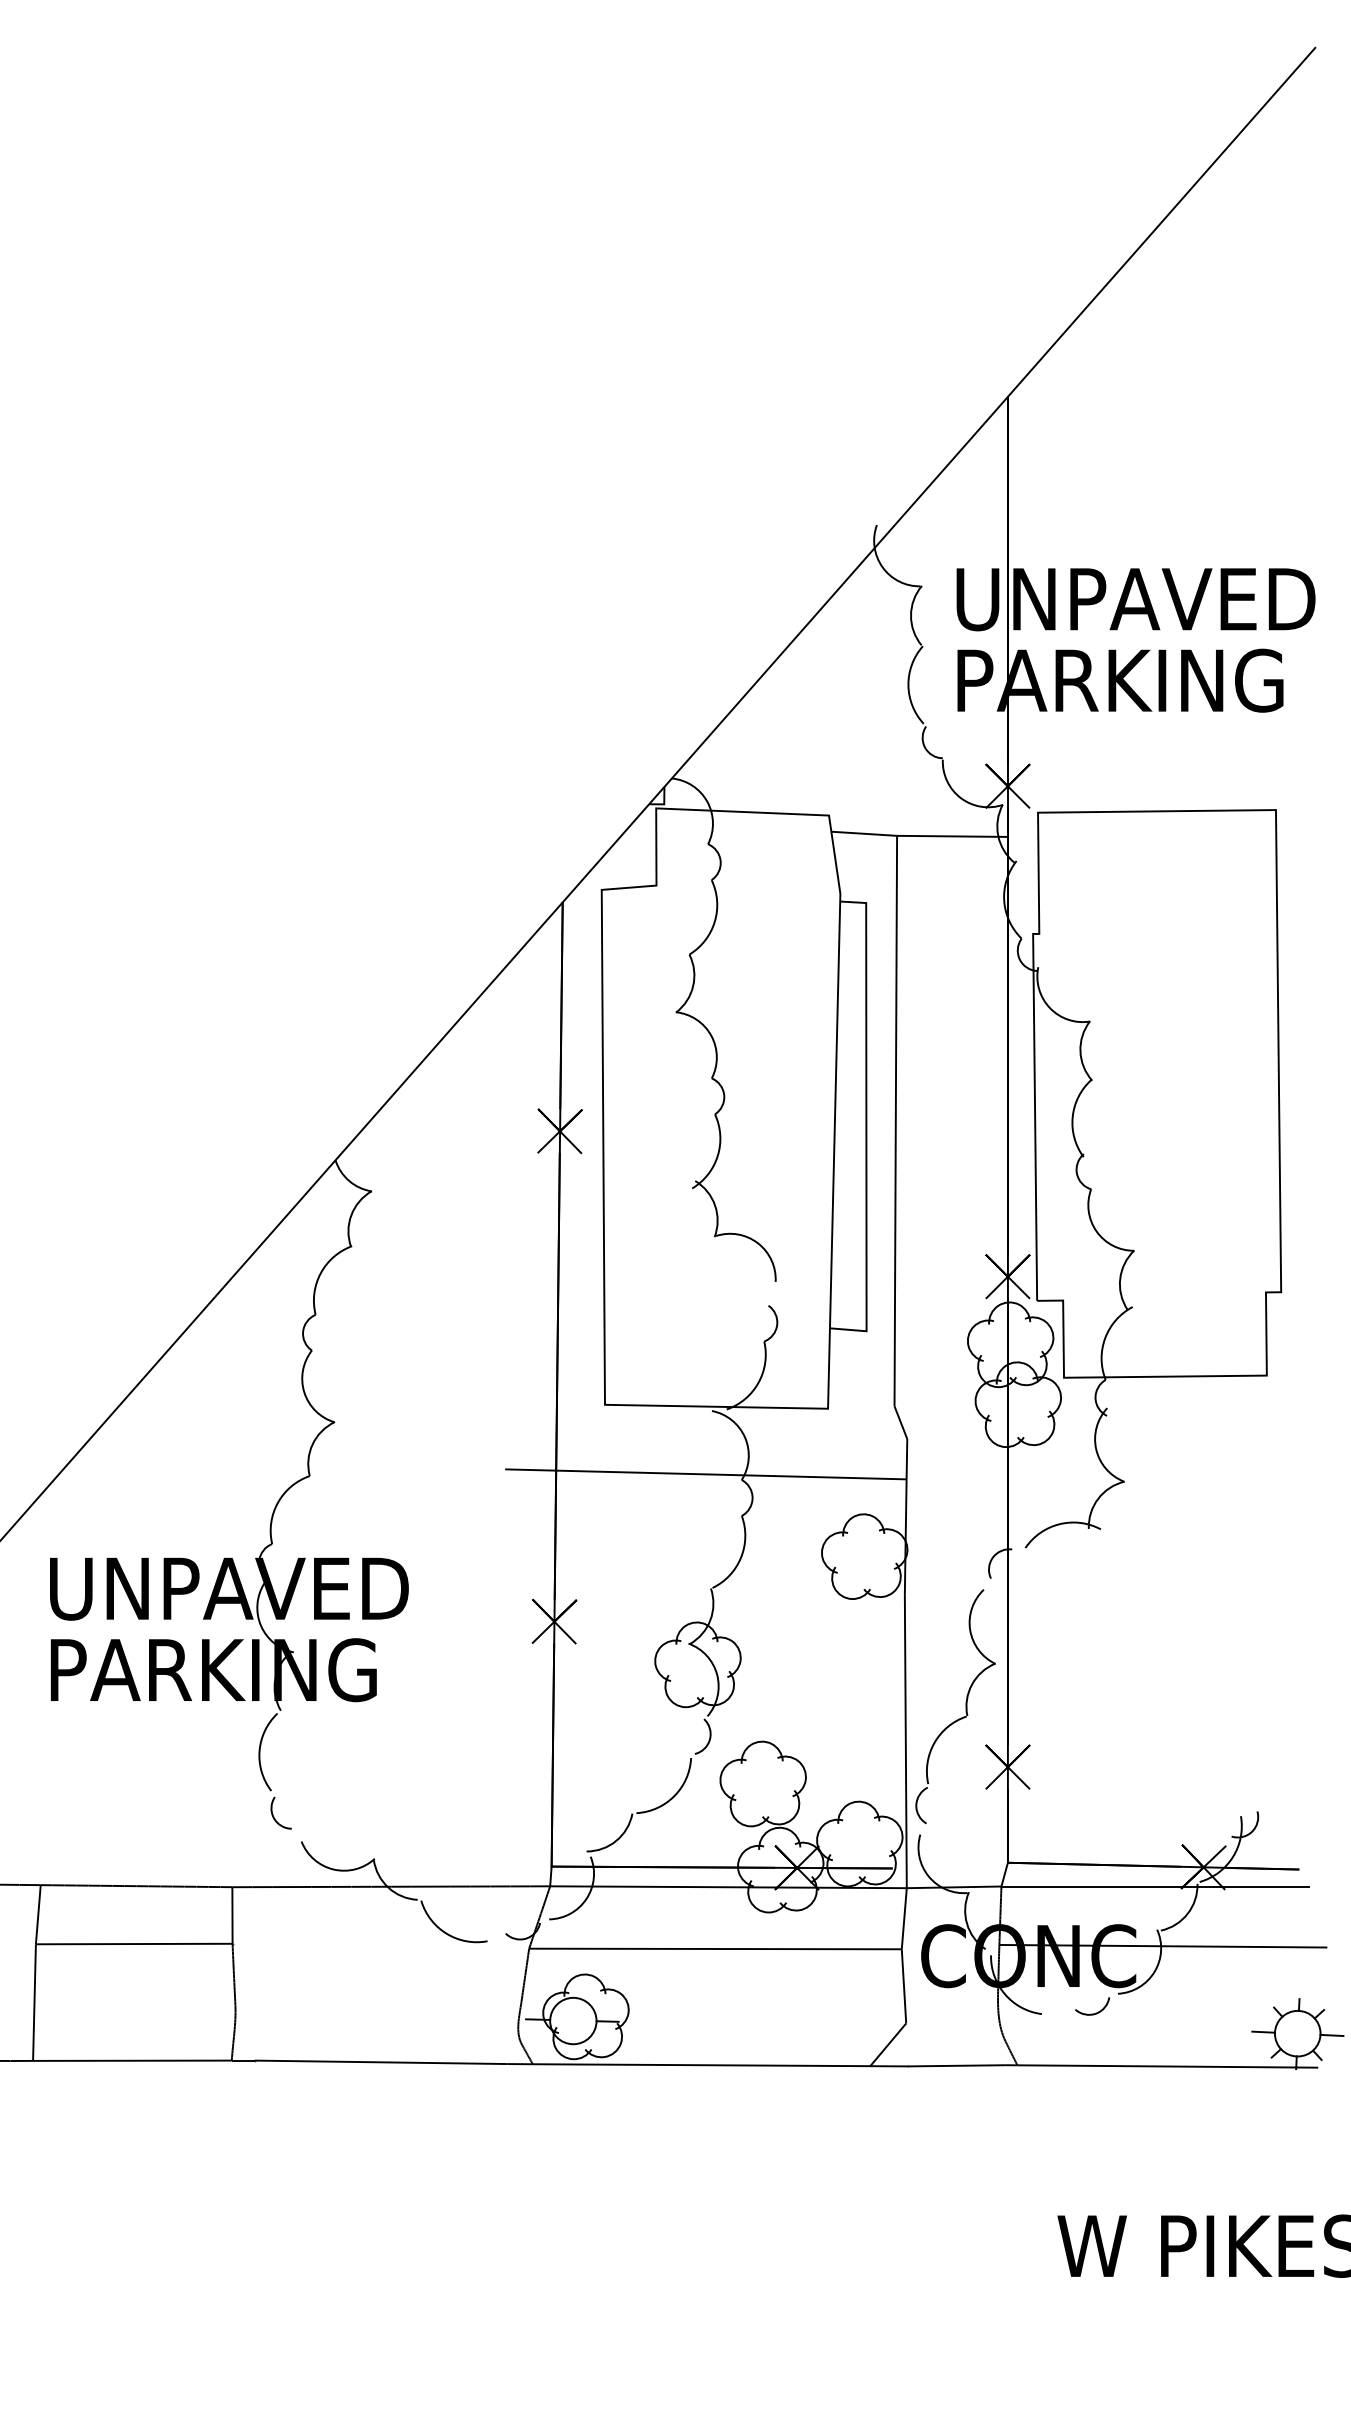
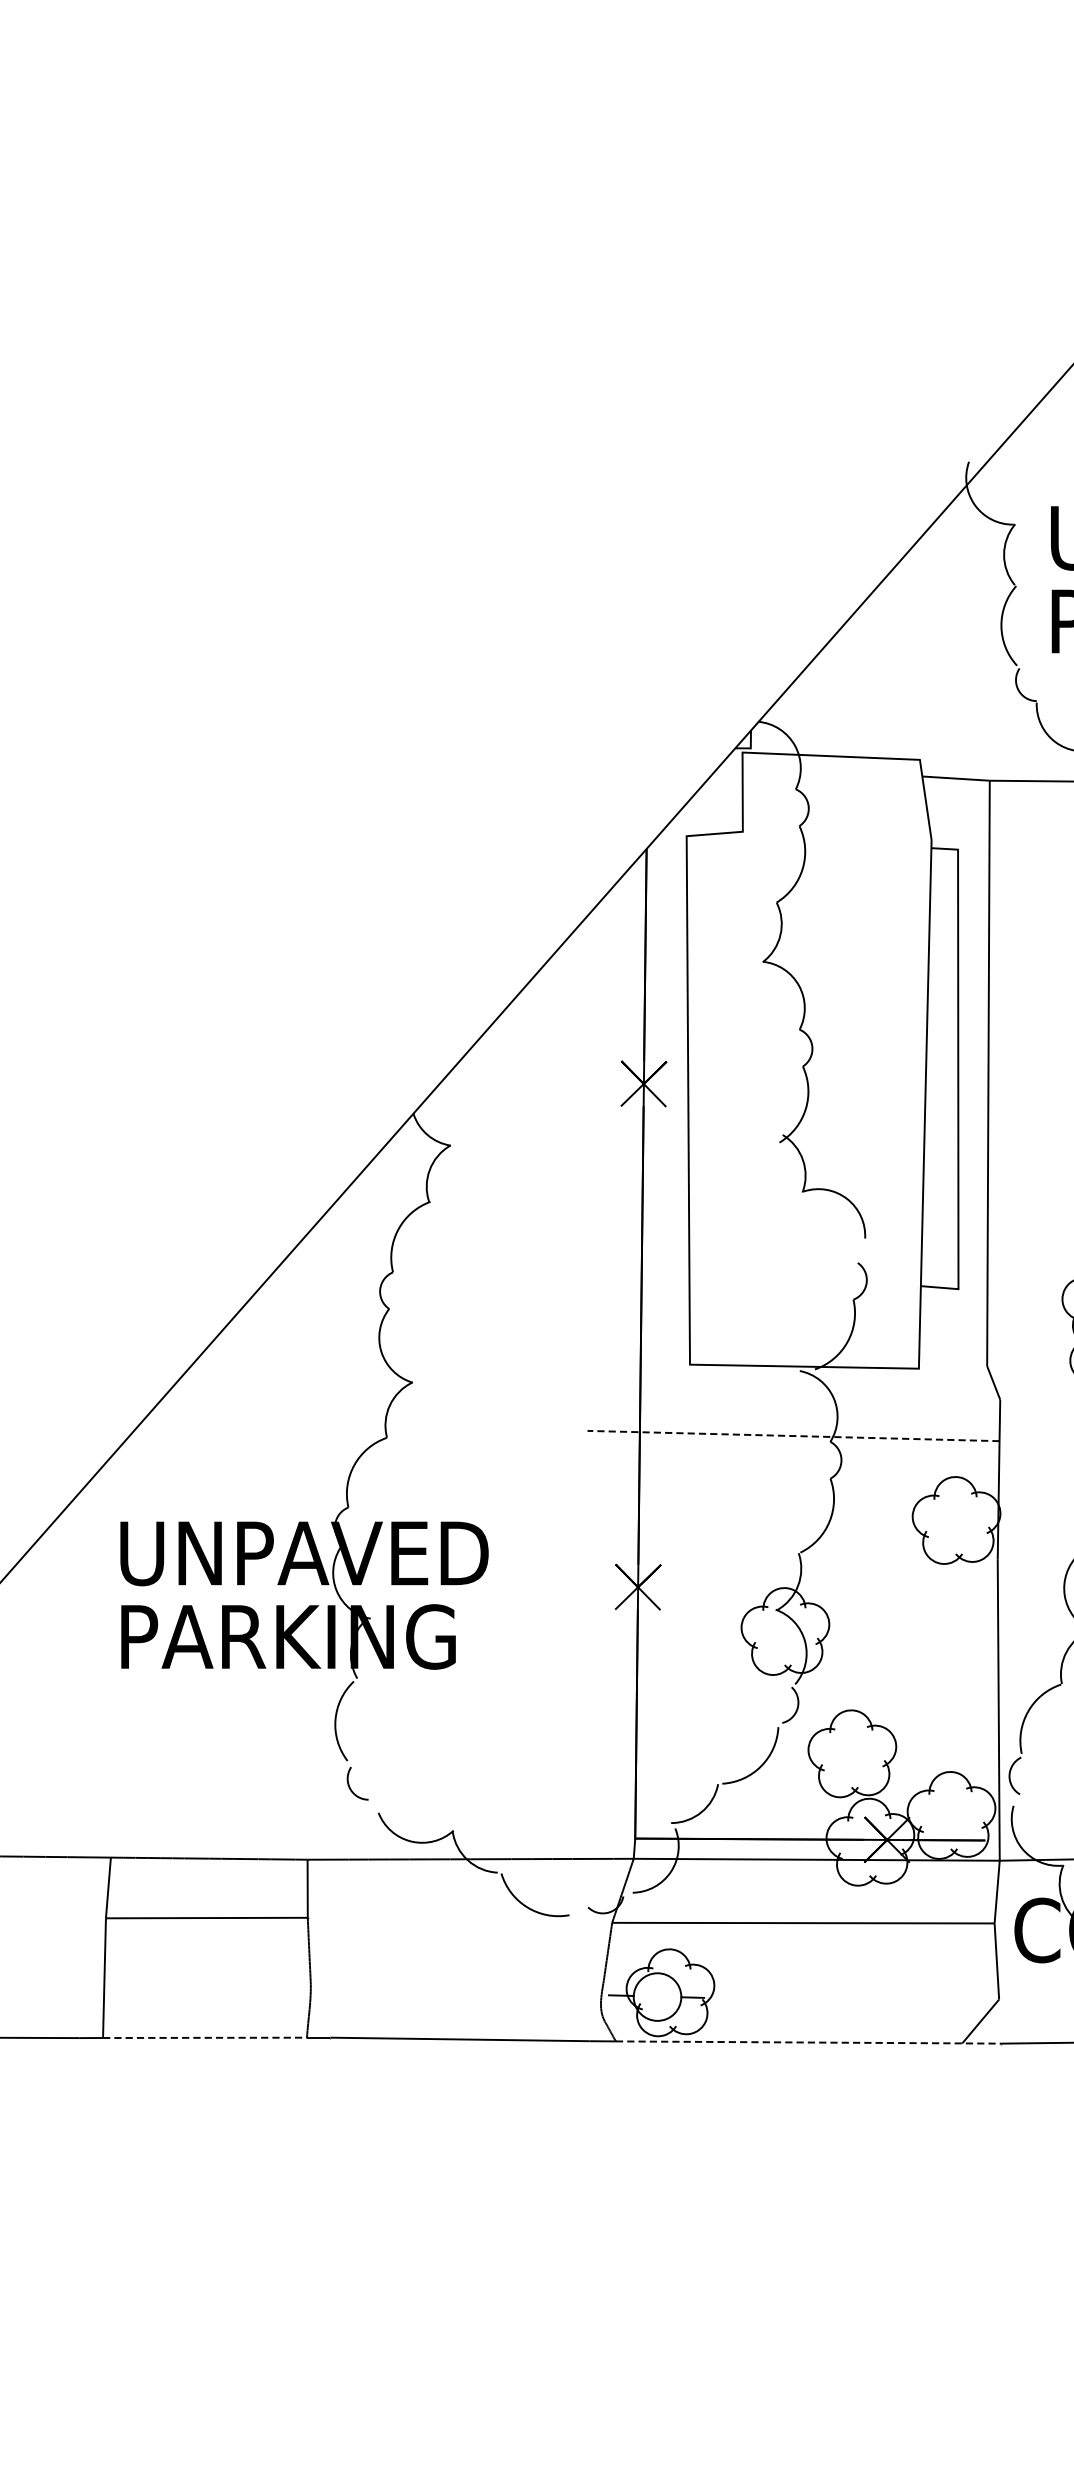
line: (705, 1474) -> (793, 1436), solid -> dashed
line: (132, 2060) -> (205, 2037), solid -> dashed
line: (720, 2065) -> (808, 2042), solid -> dashed

